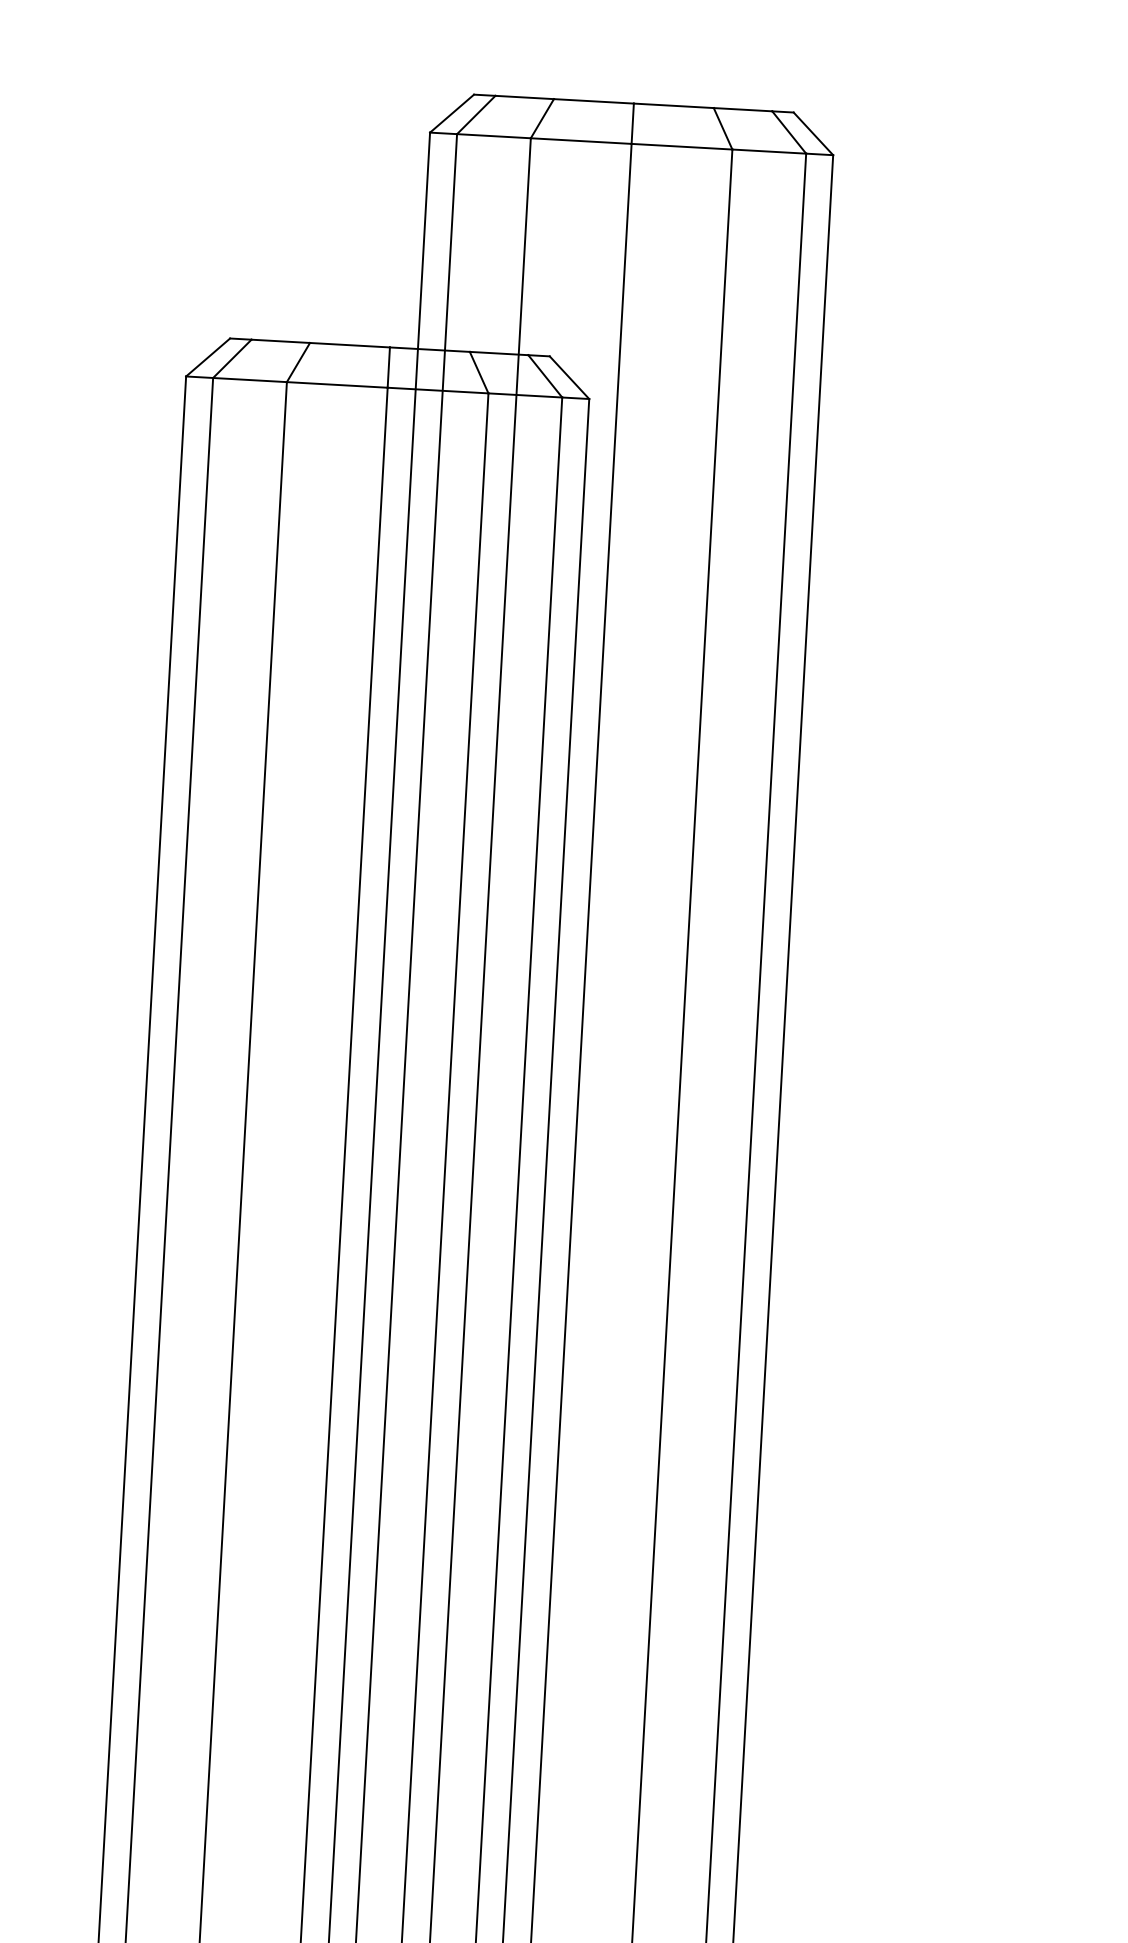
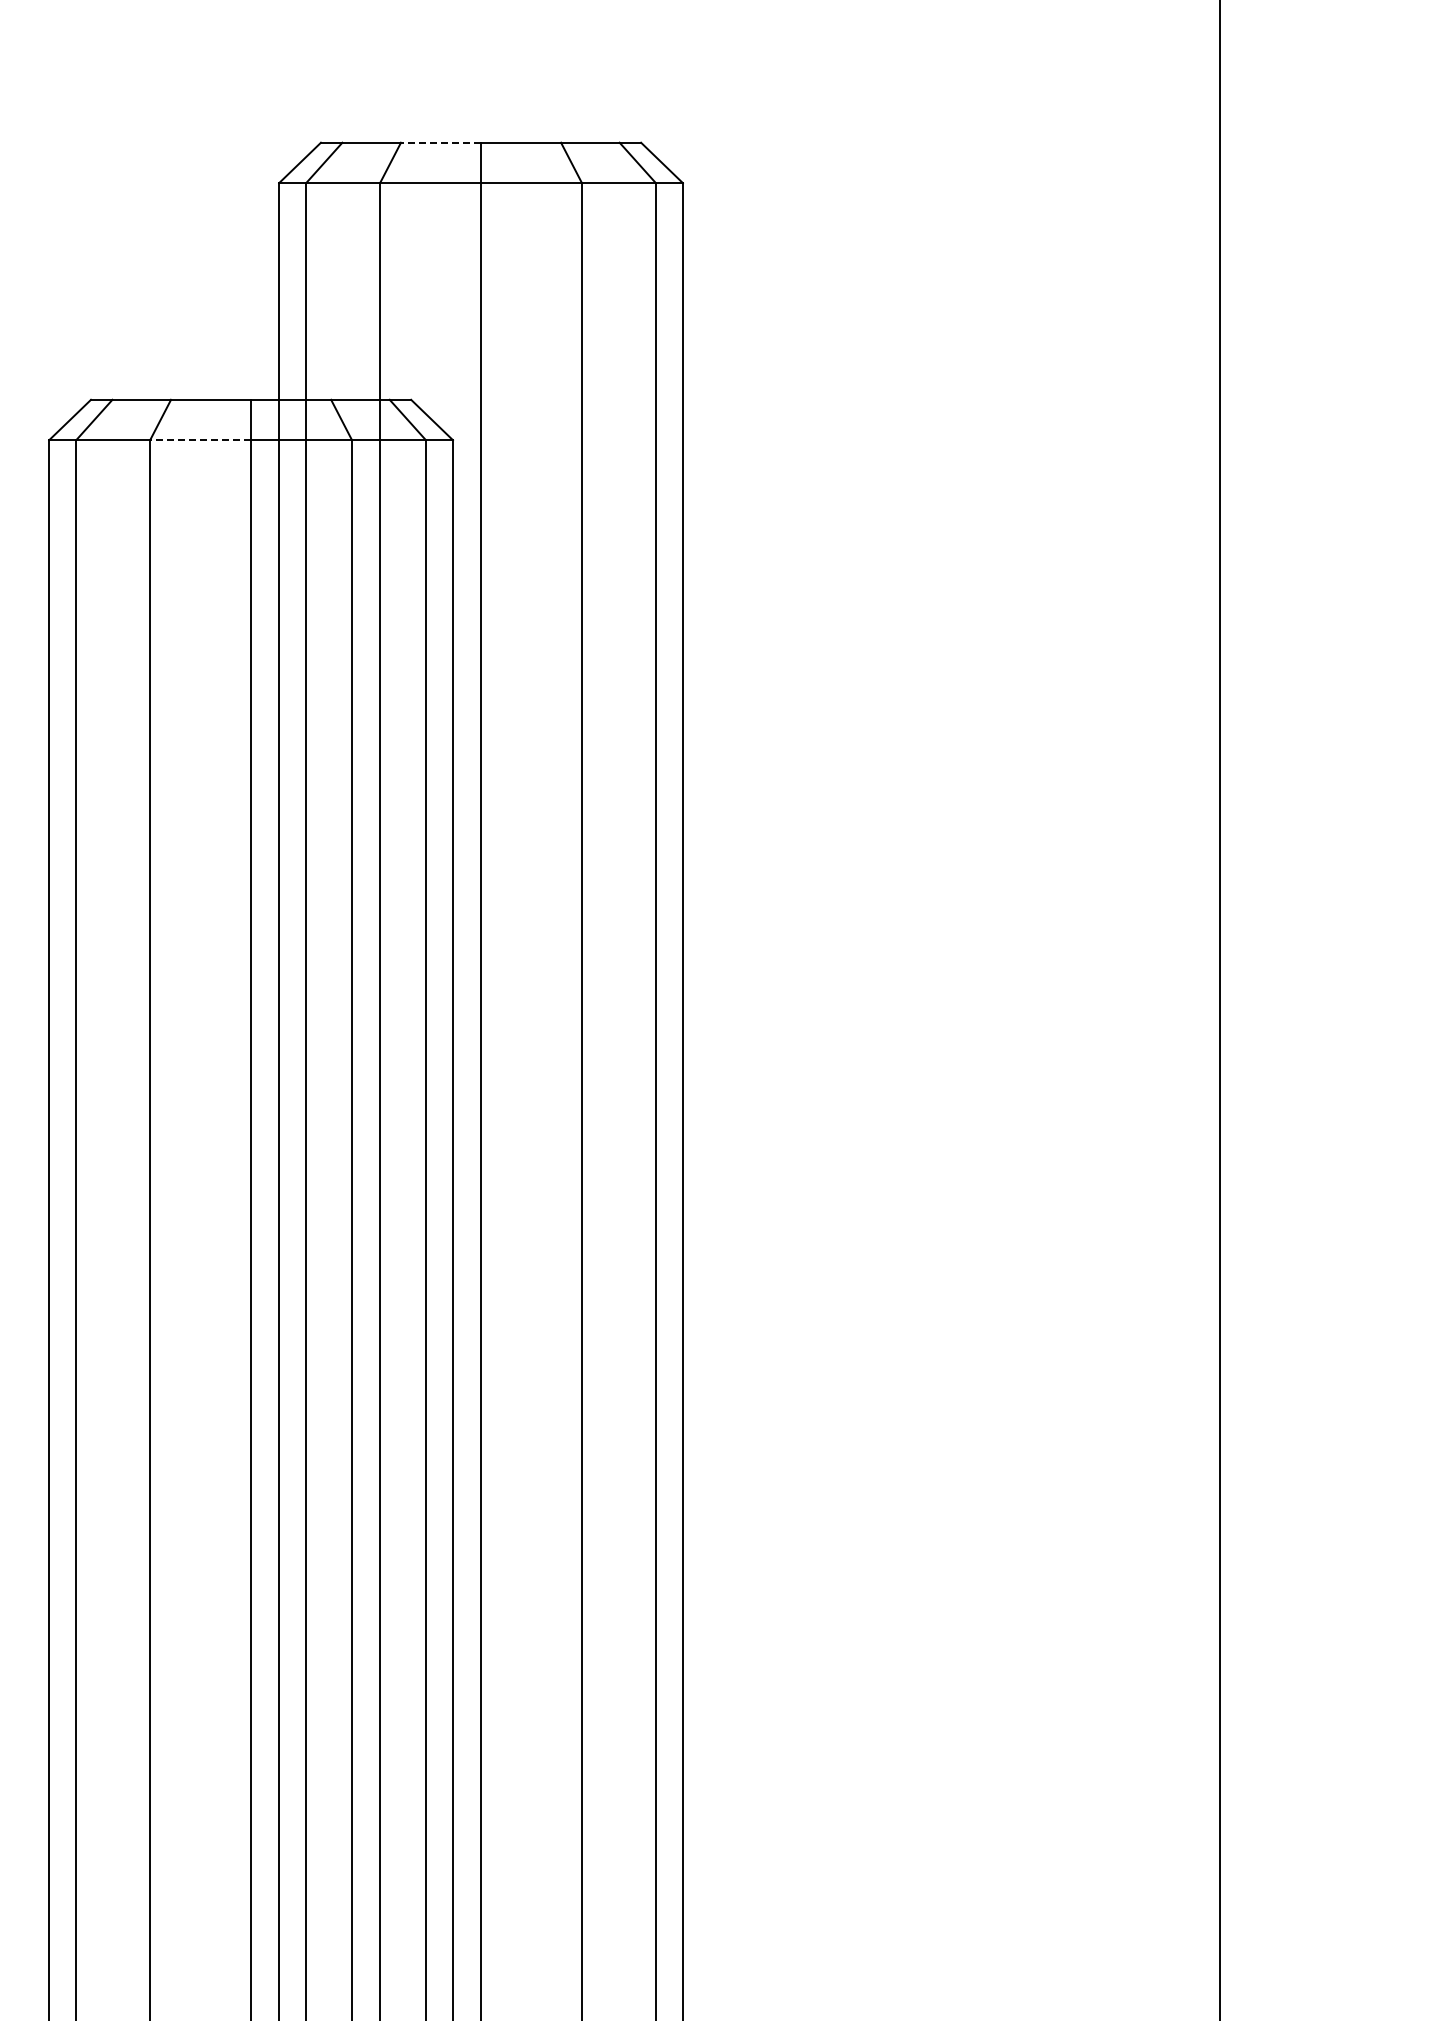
line: (593, 101) -> (440, 142), solid -> dashed
line: (337, 385) -> (200, 440), solid -> dashed

